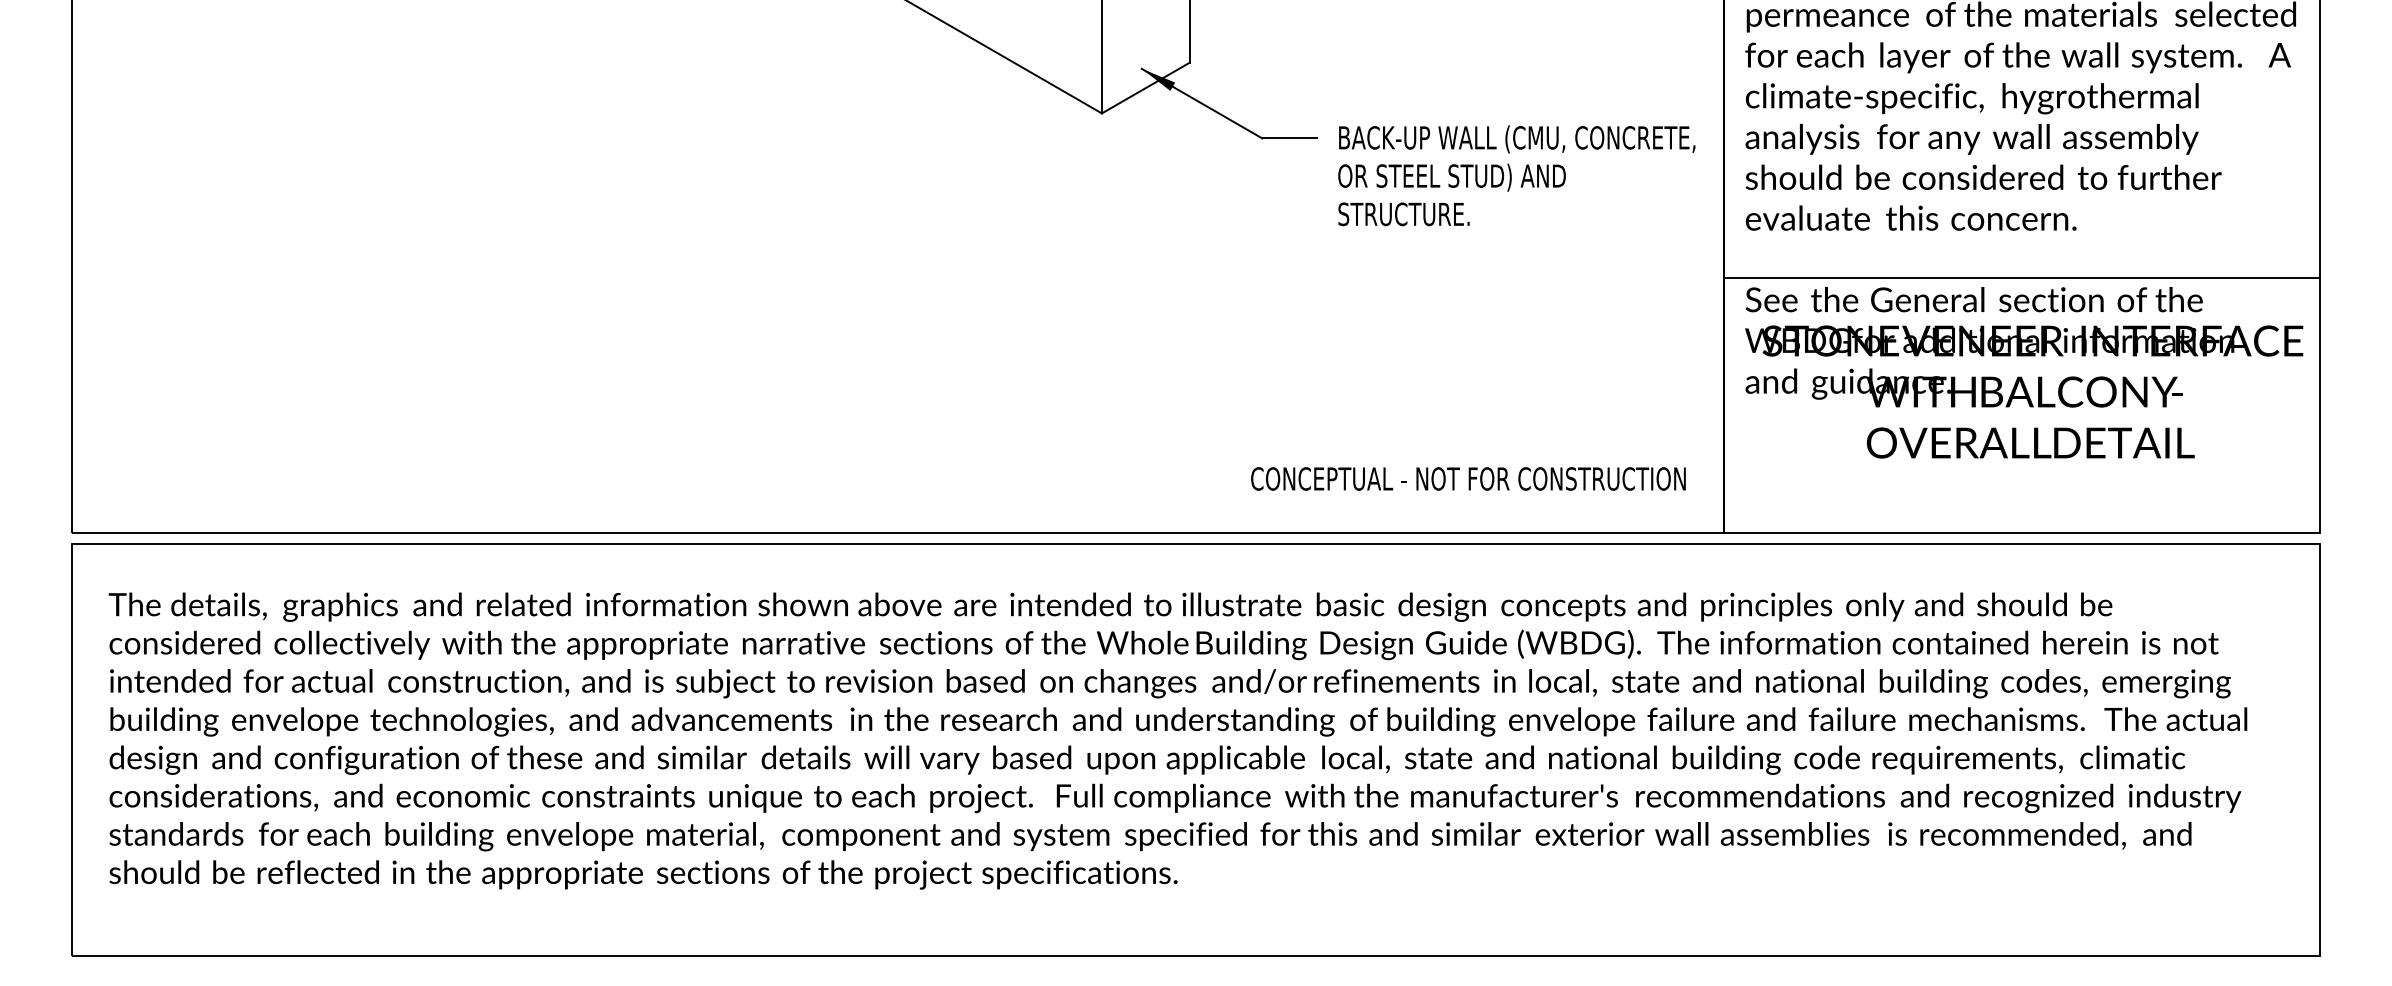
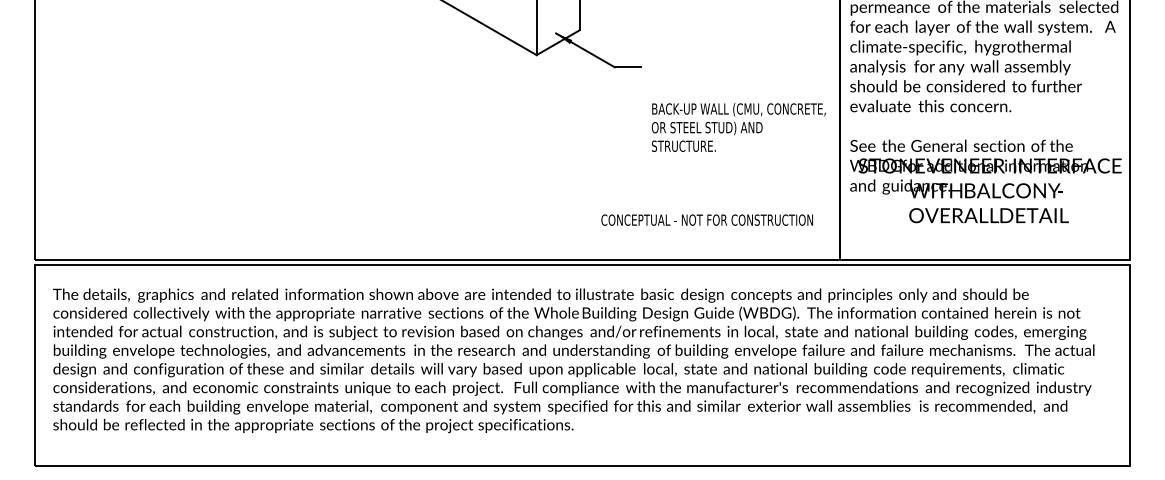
text: (1516, 175) -> (738, 127), moved
line: (2021, 278) -> (984, 135), removed
text: (1467, 477) -> (706, 219), moved

